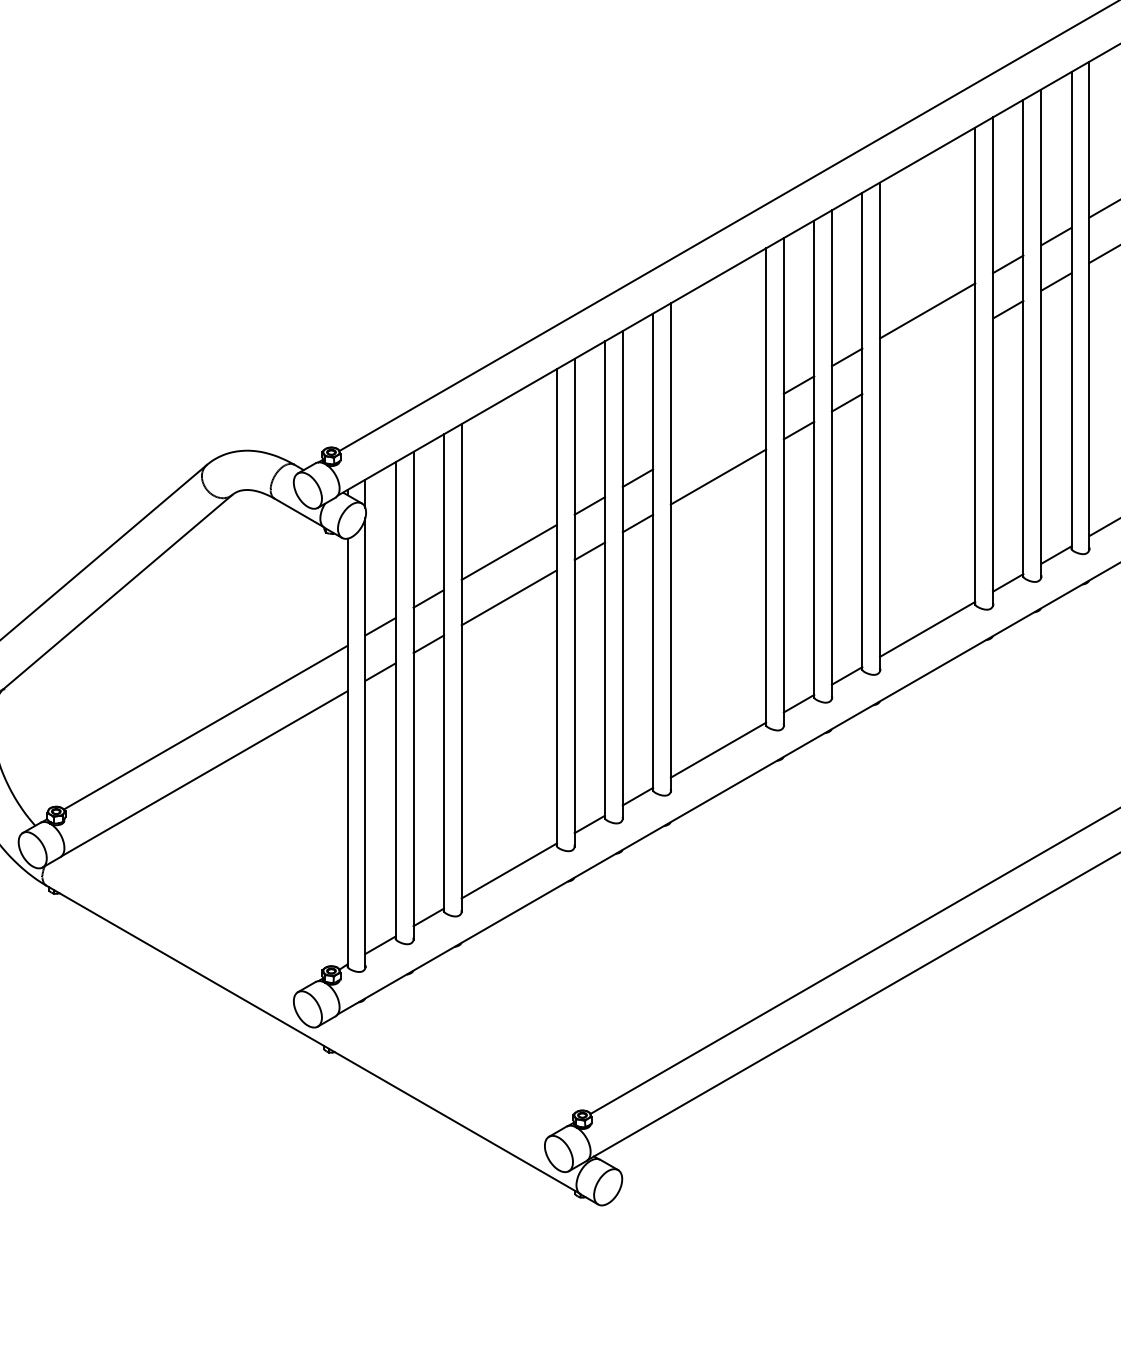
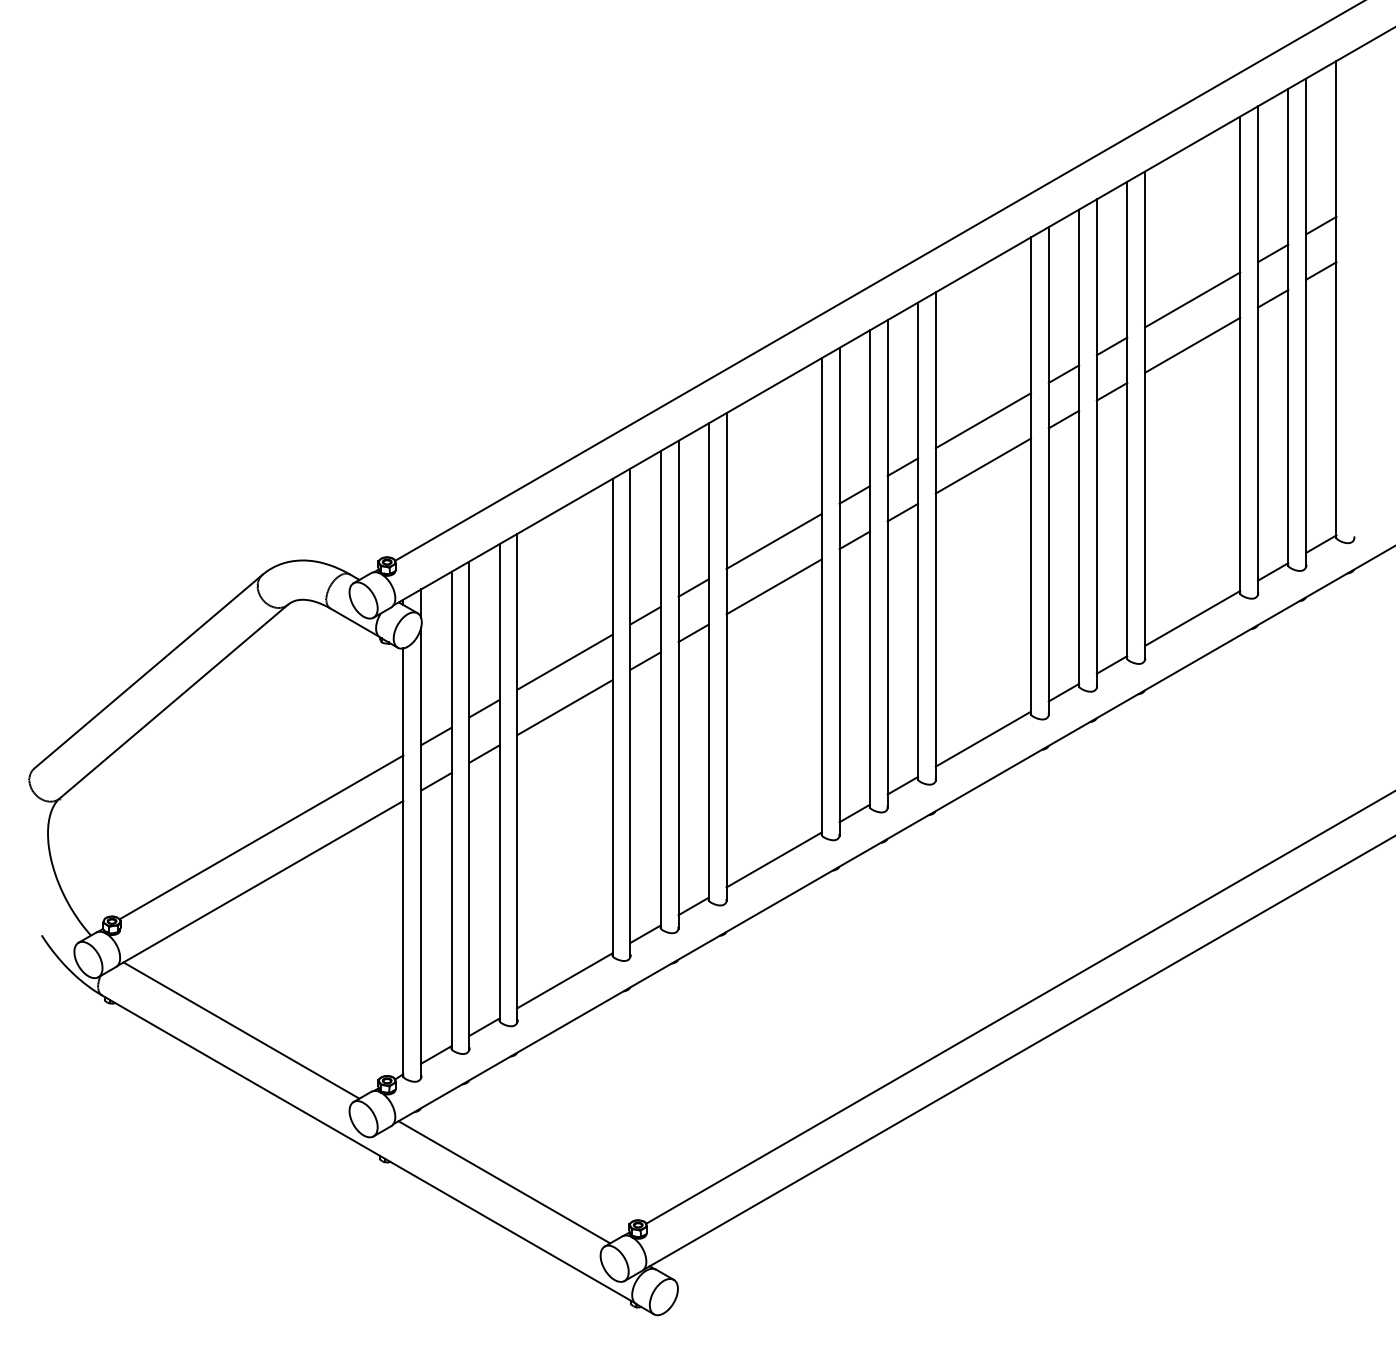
line: (927, 355) -> (983, 465), added
line: (717, 430) -> (773, 540), added
line: (185, 920) -> (241, 1030), added
line: (448, 1072) -> (504, 1182), added

